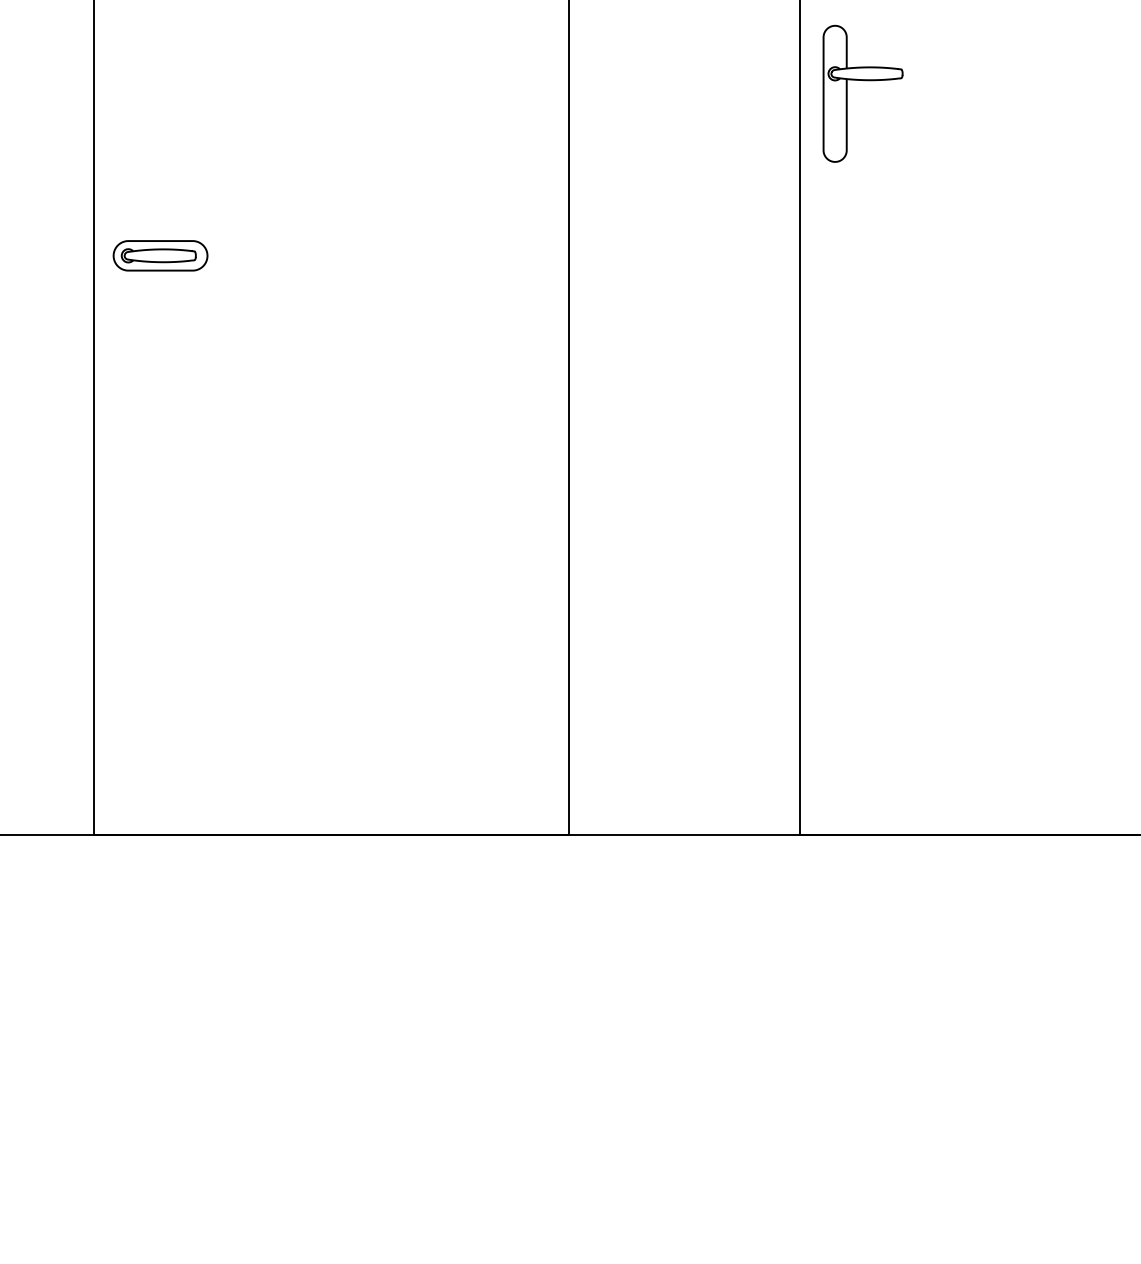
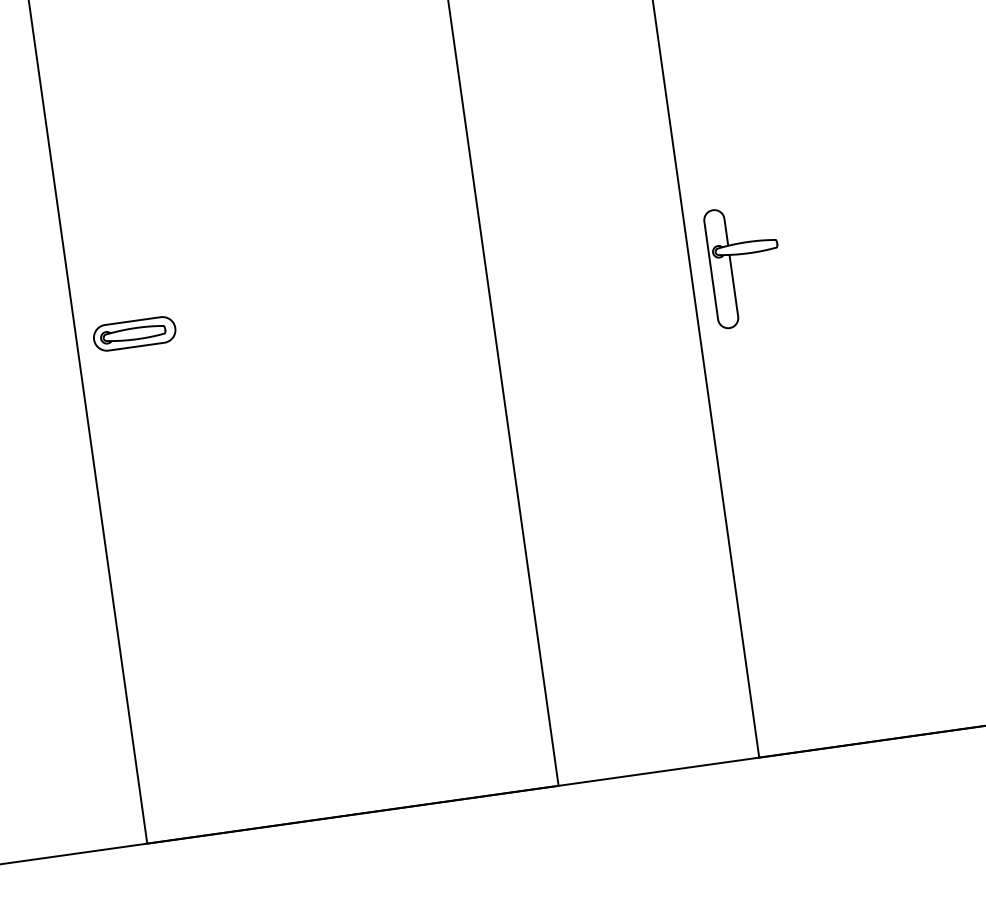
part: (864, 81) -> (745, 254), moved

